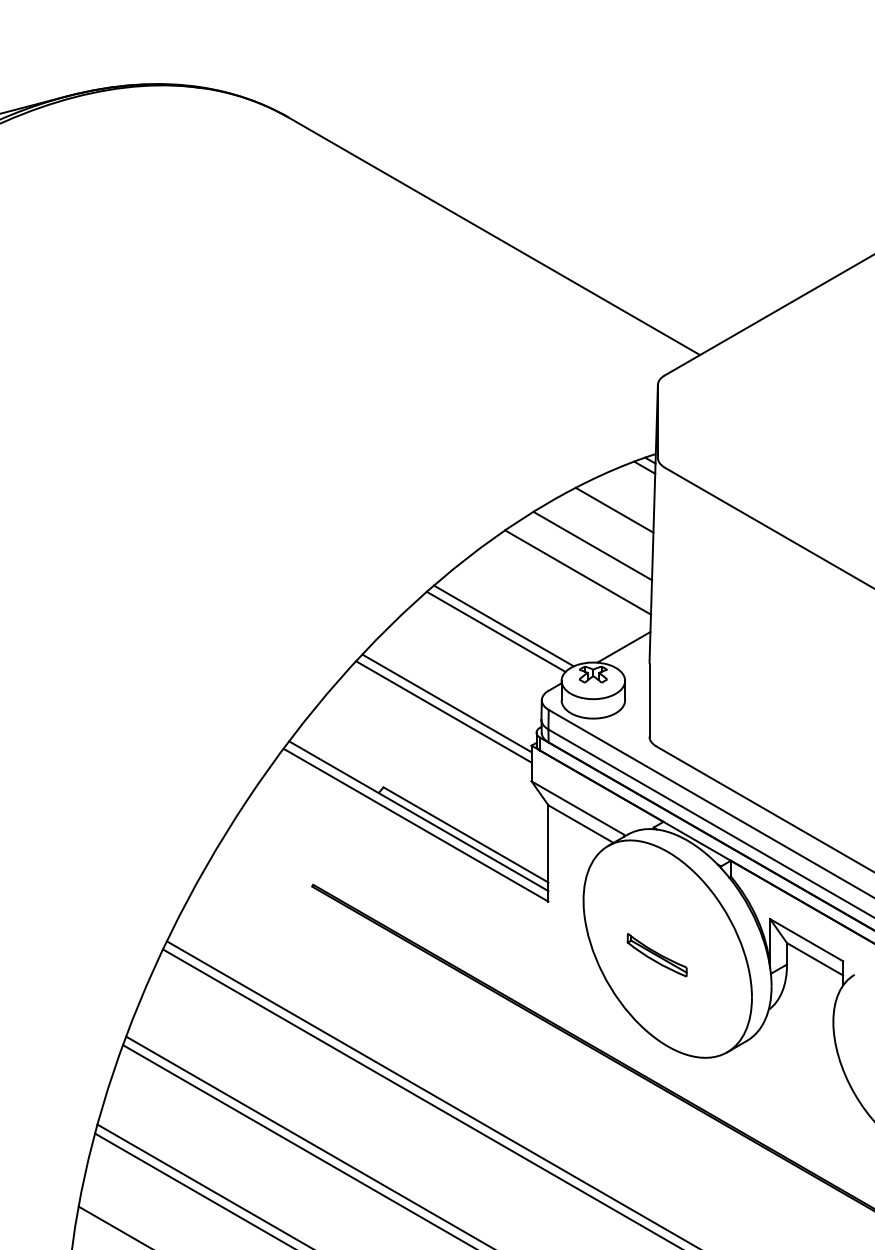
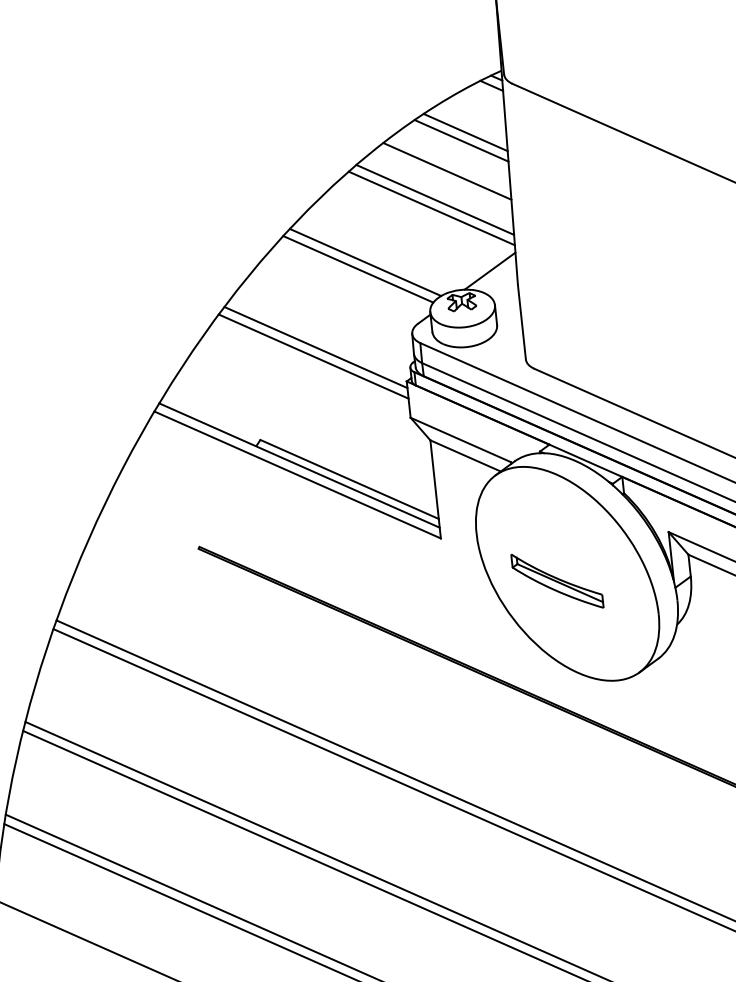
line: (609, 517) -> (461, 140), added
line: (573, 580) -> (431, 208), added
part: (657, 954) -> (557, 580), size x1.43

